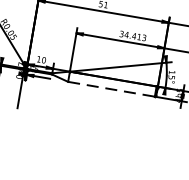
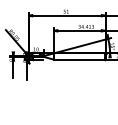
line: (112, 89) -> (79, 59), dashed -> solid

